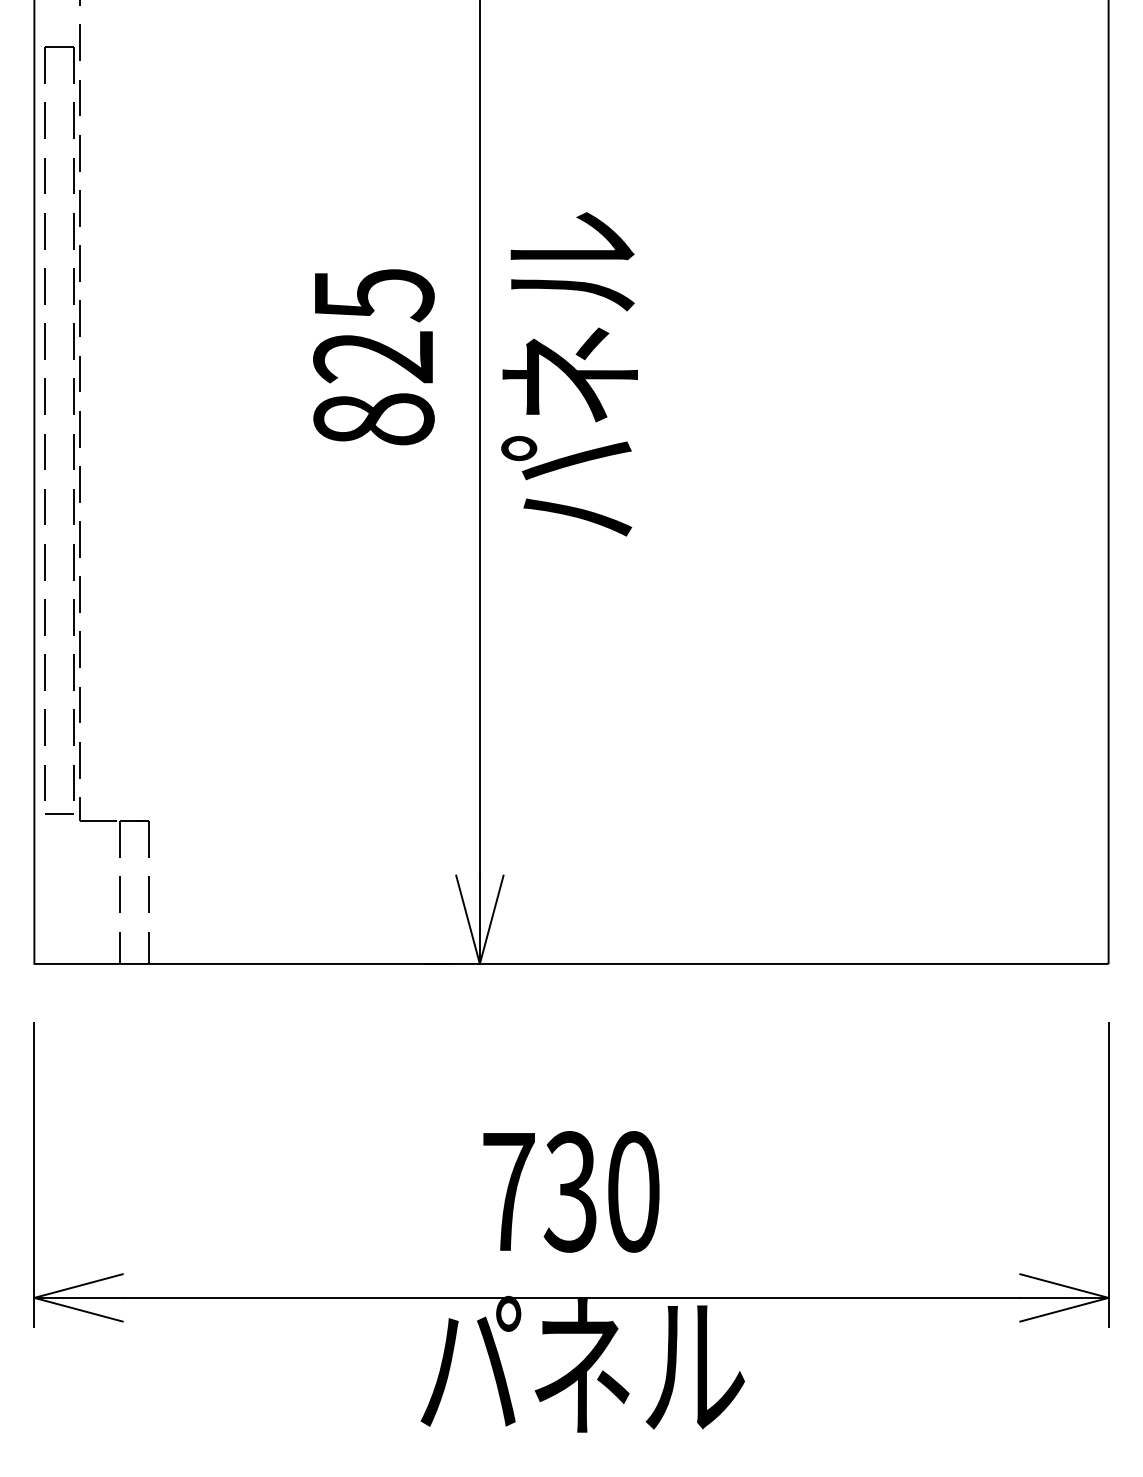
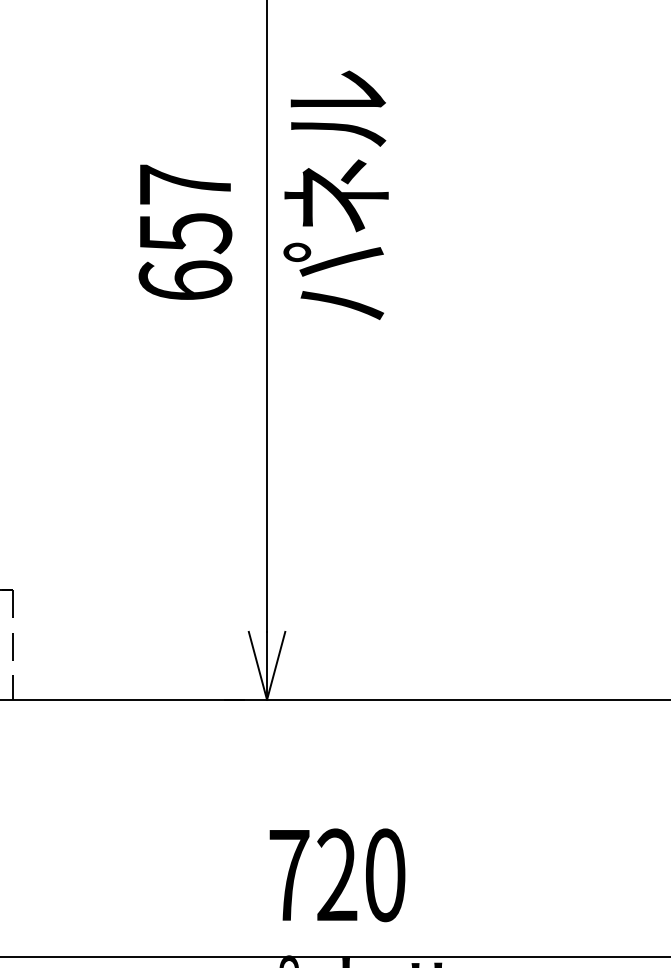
text: (373, 356) -> (185, 232), 825 -> 657
text: (569, 374) -> (336, 195), moved
text: (569, 1191) -> (336, 875), 730 -> 720

